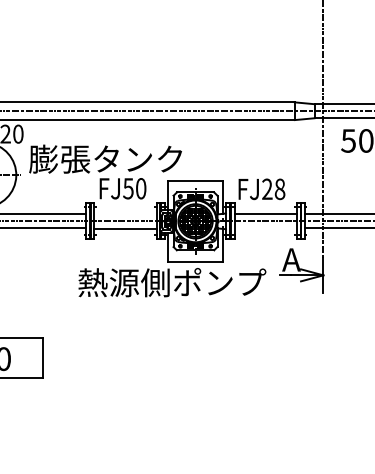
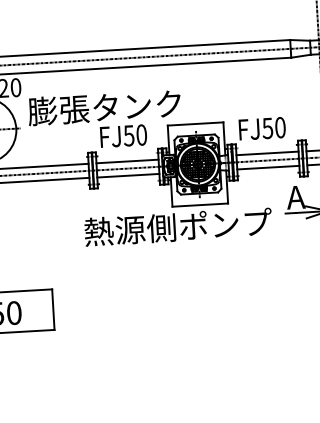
text: (273, 189) -> (273, 128), FJ28 -> FJ50
line: (125, 214) -> (127, 161), added
line: (265, 228) -> (268, 167), added

